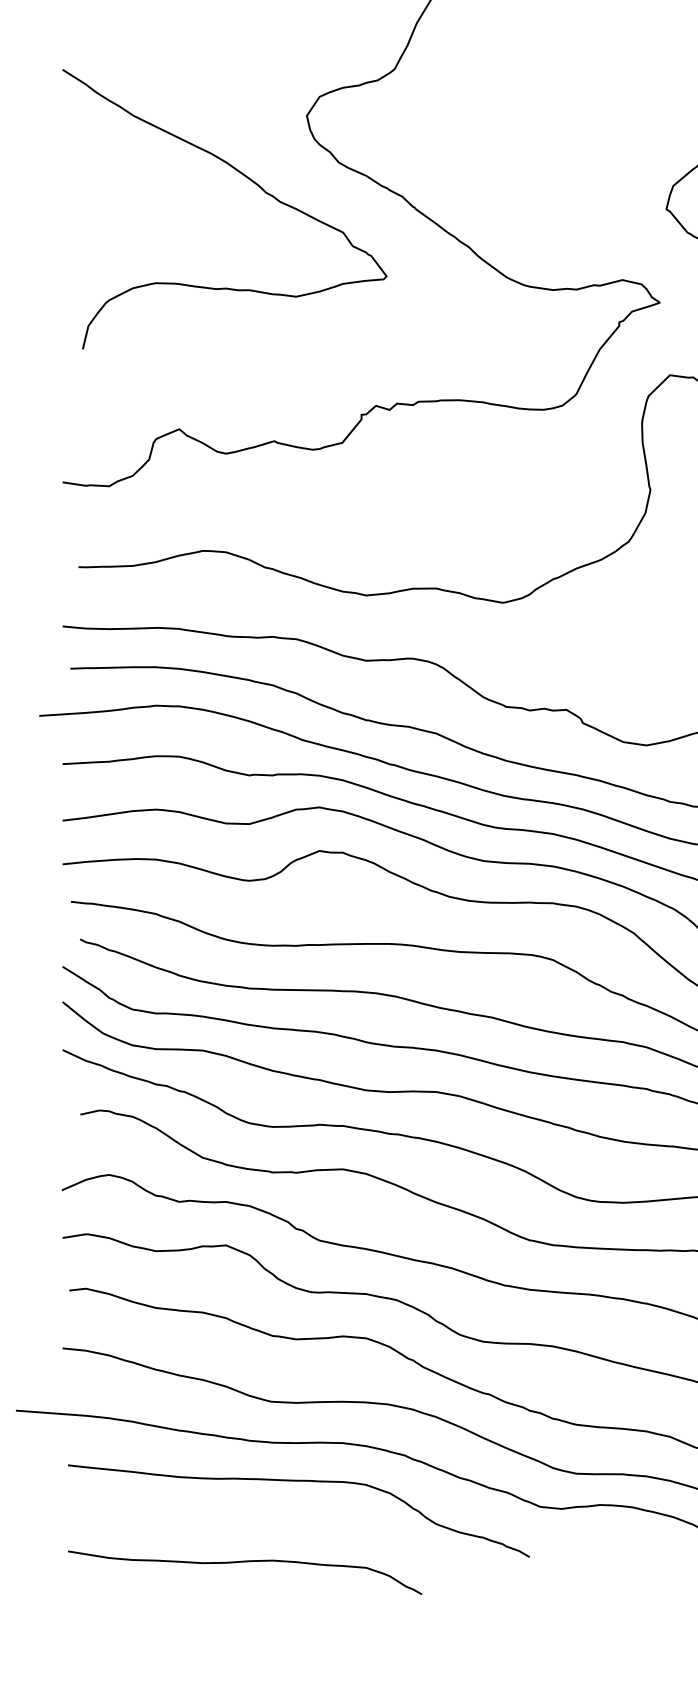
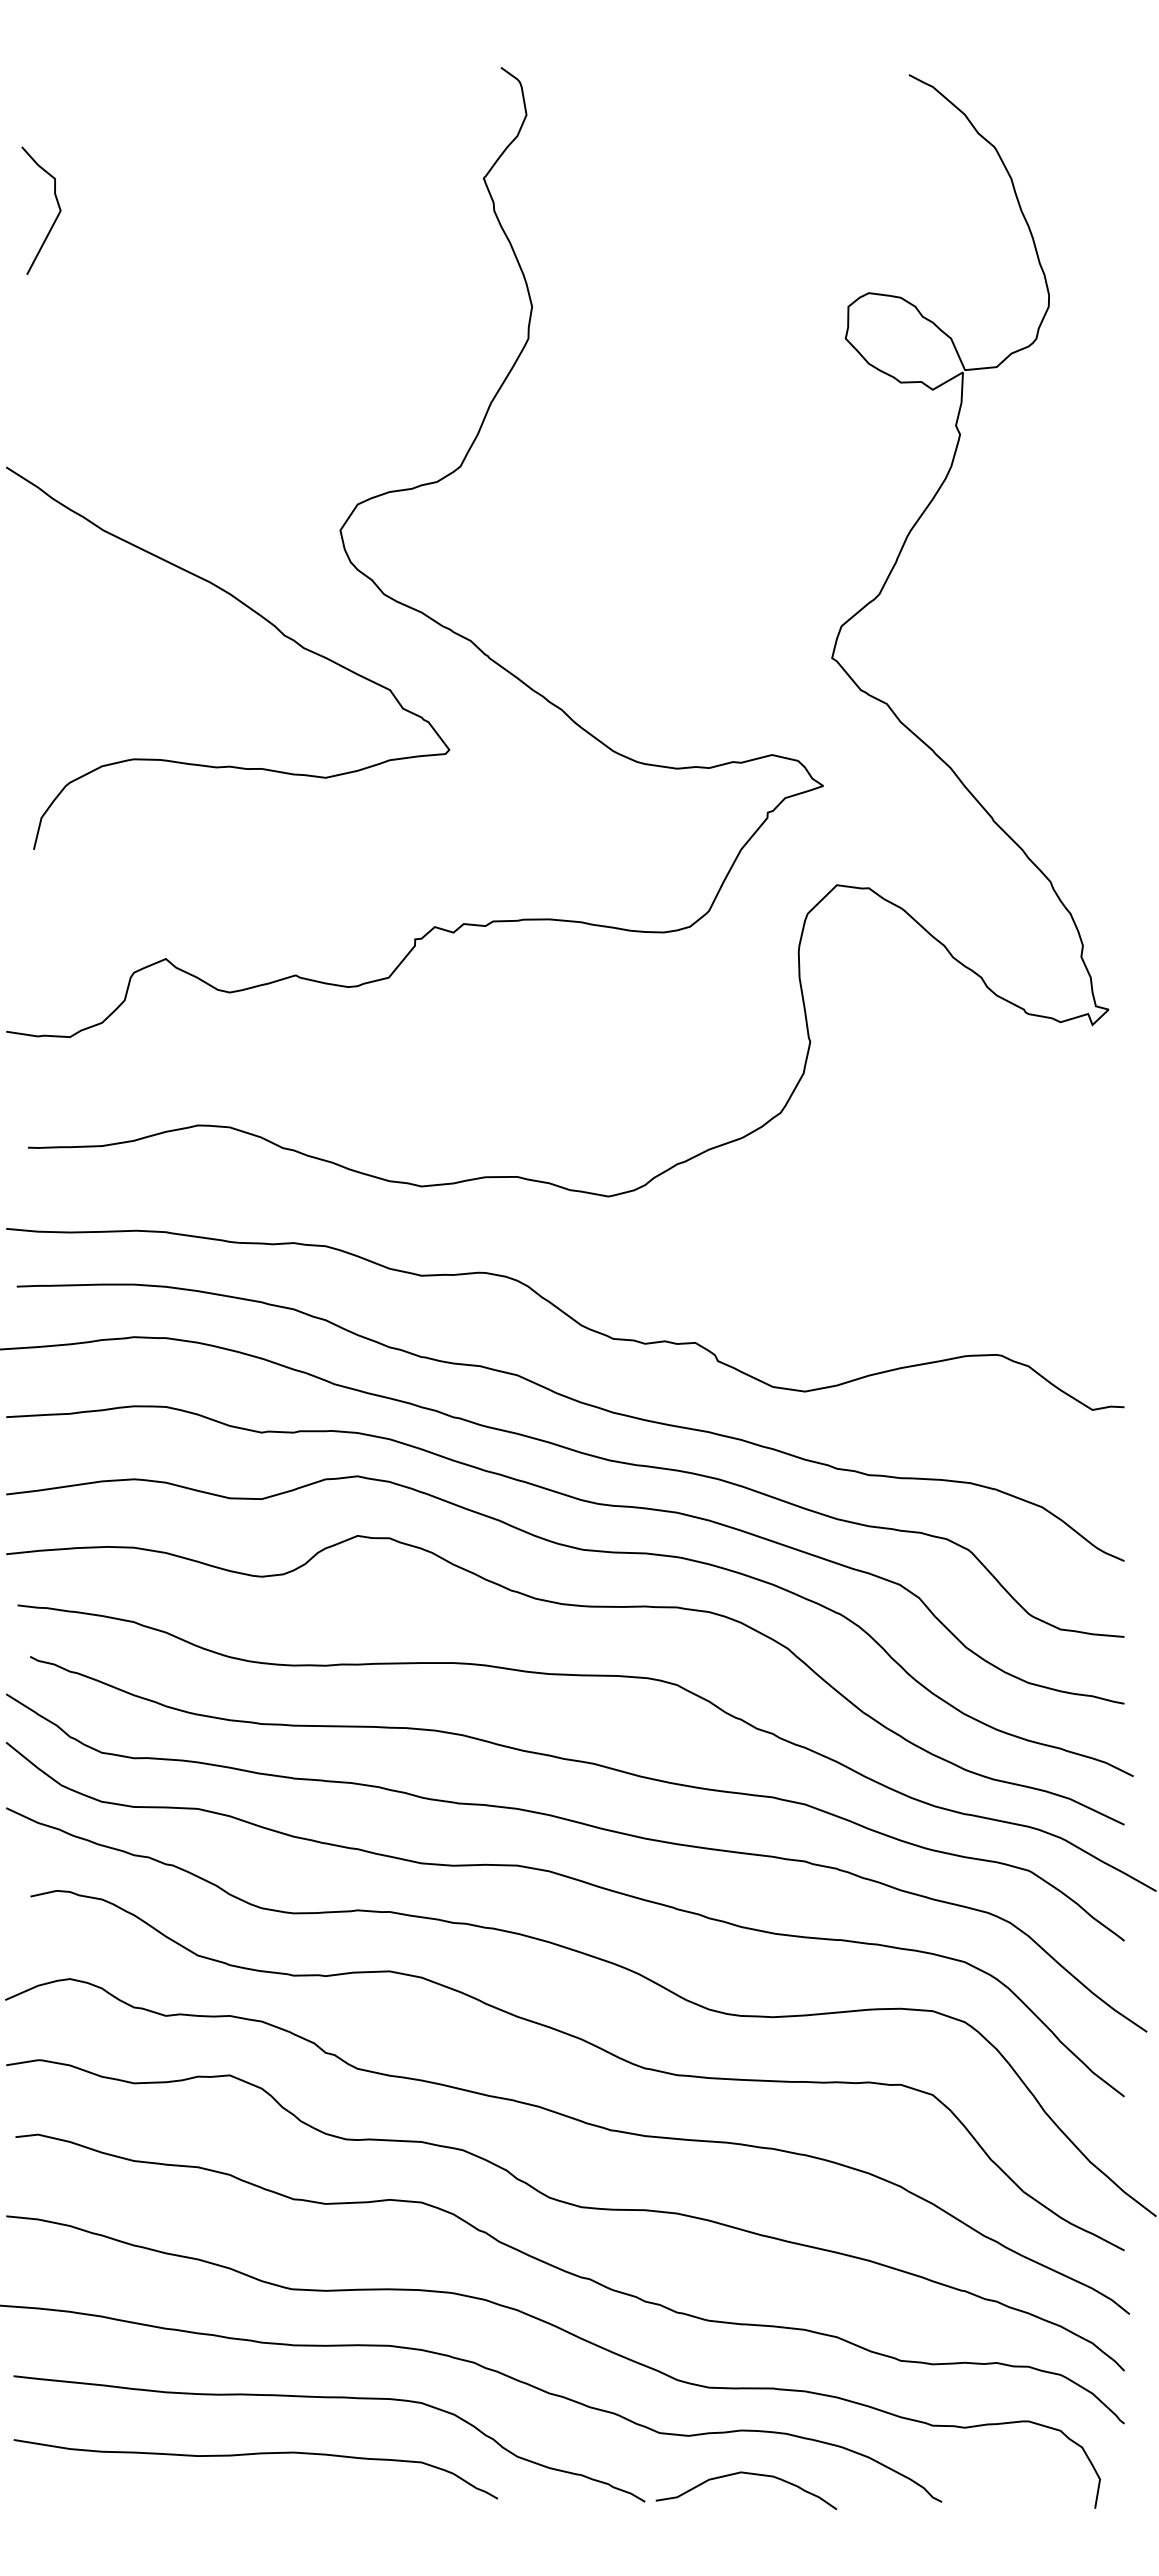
curve: (604, 1537) -> (747, 2474), added
curve: (244, 1562) -> (255, 2454), moved

